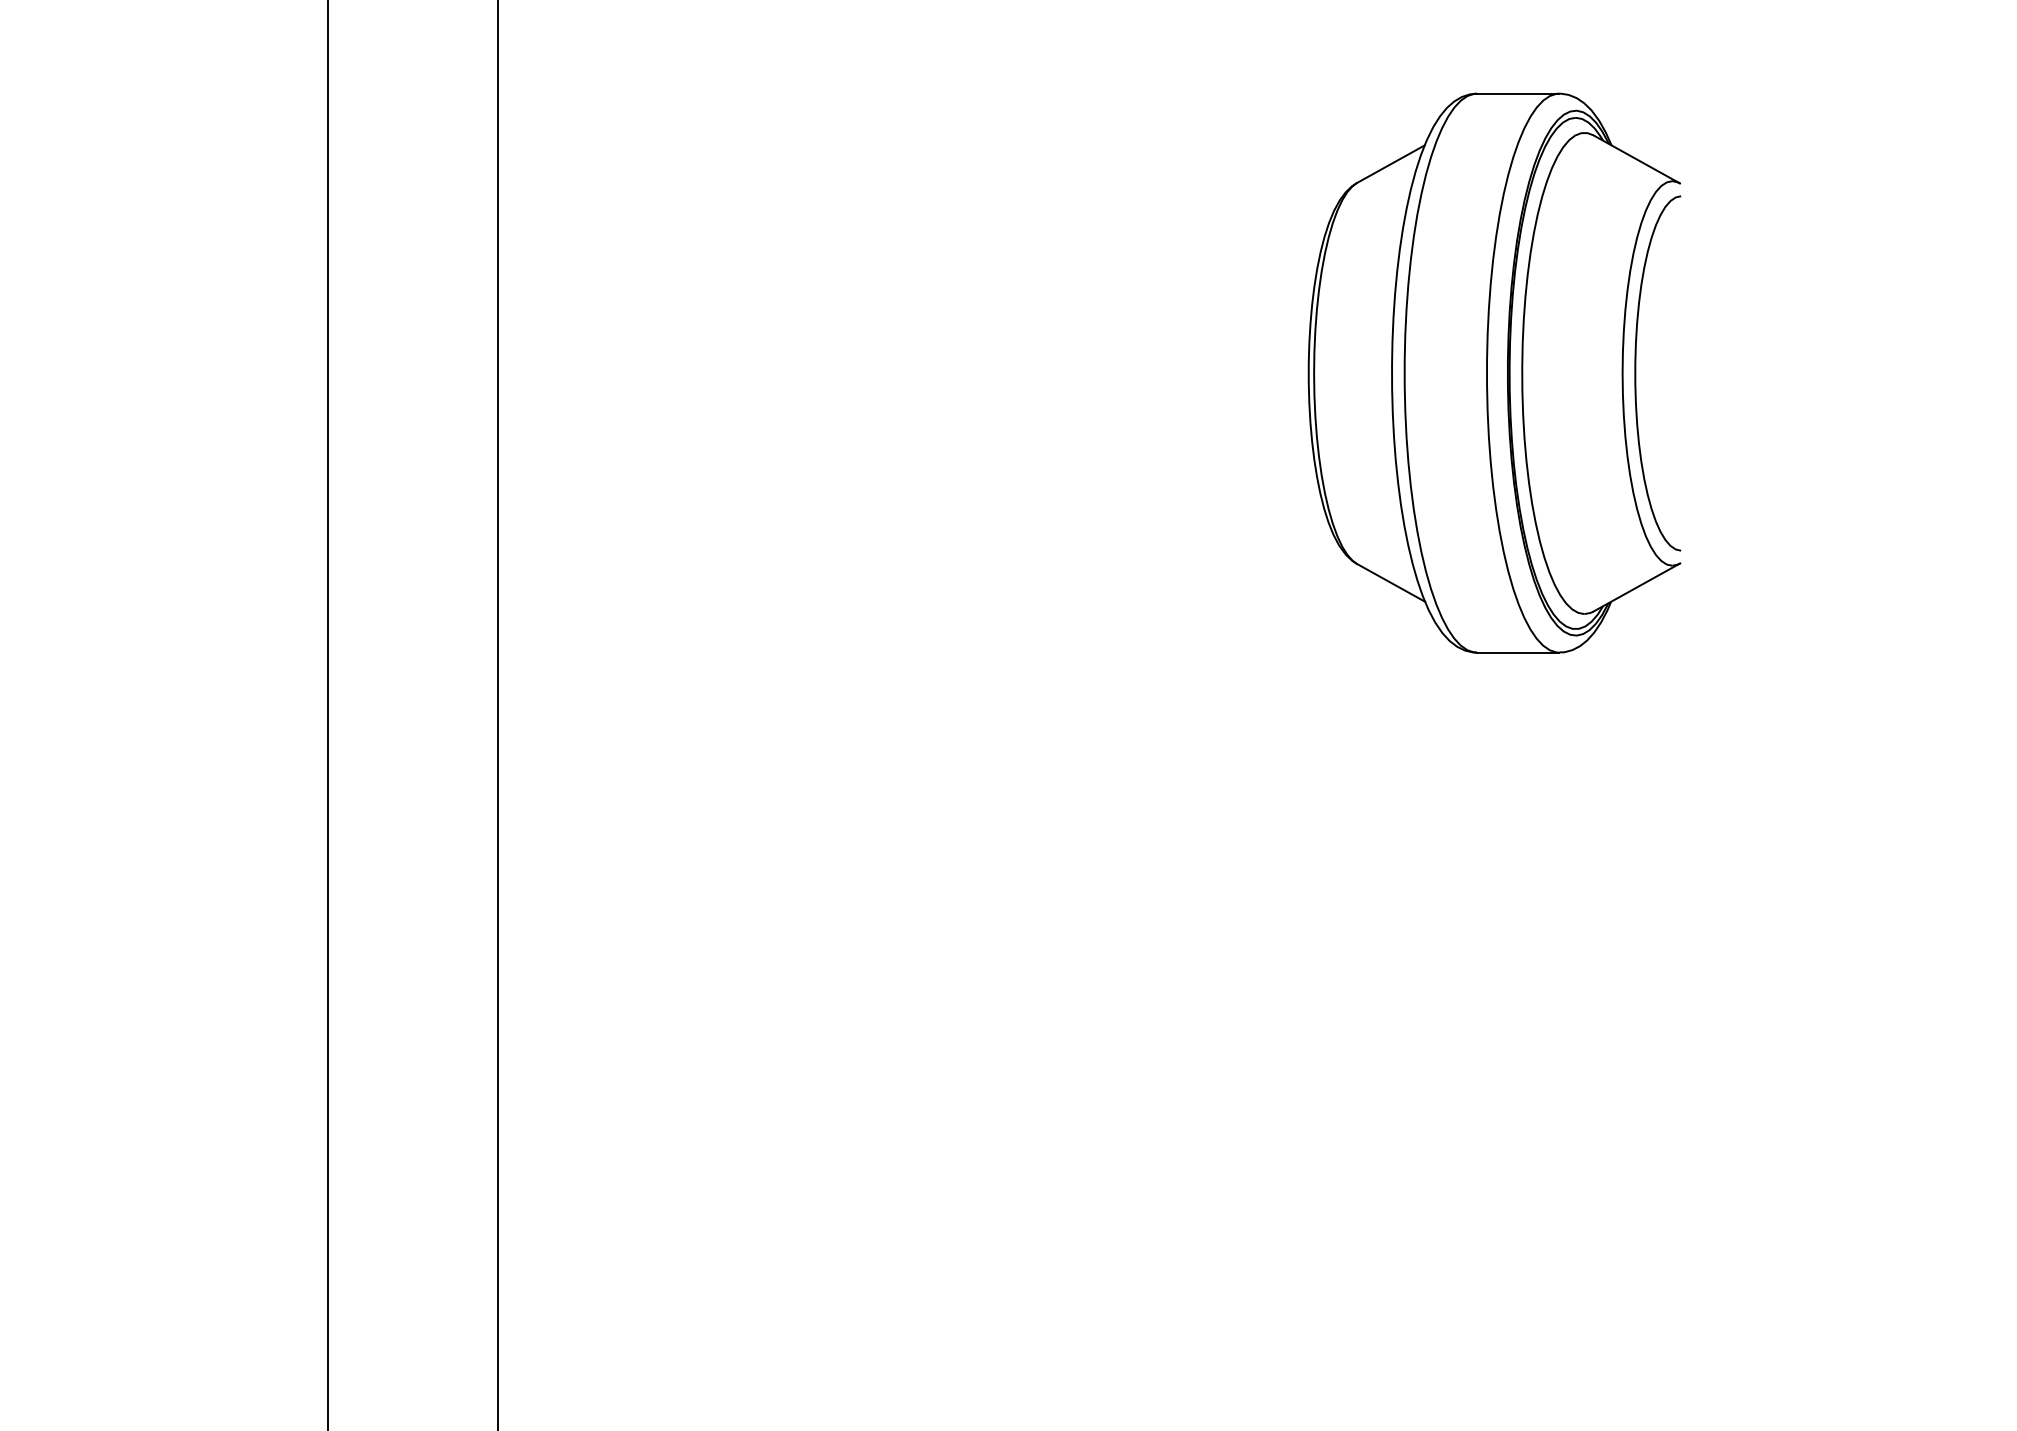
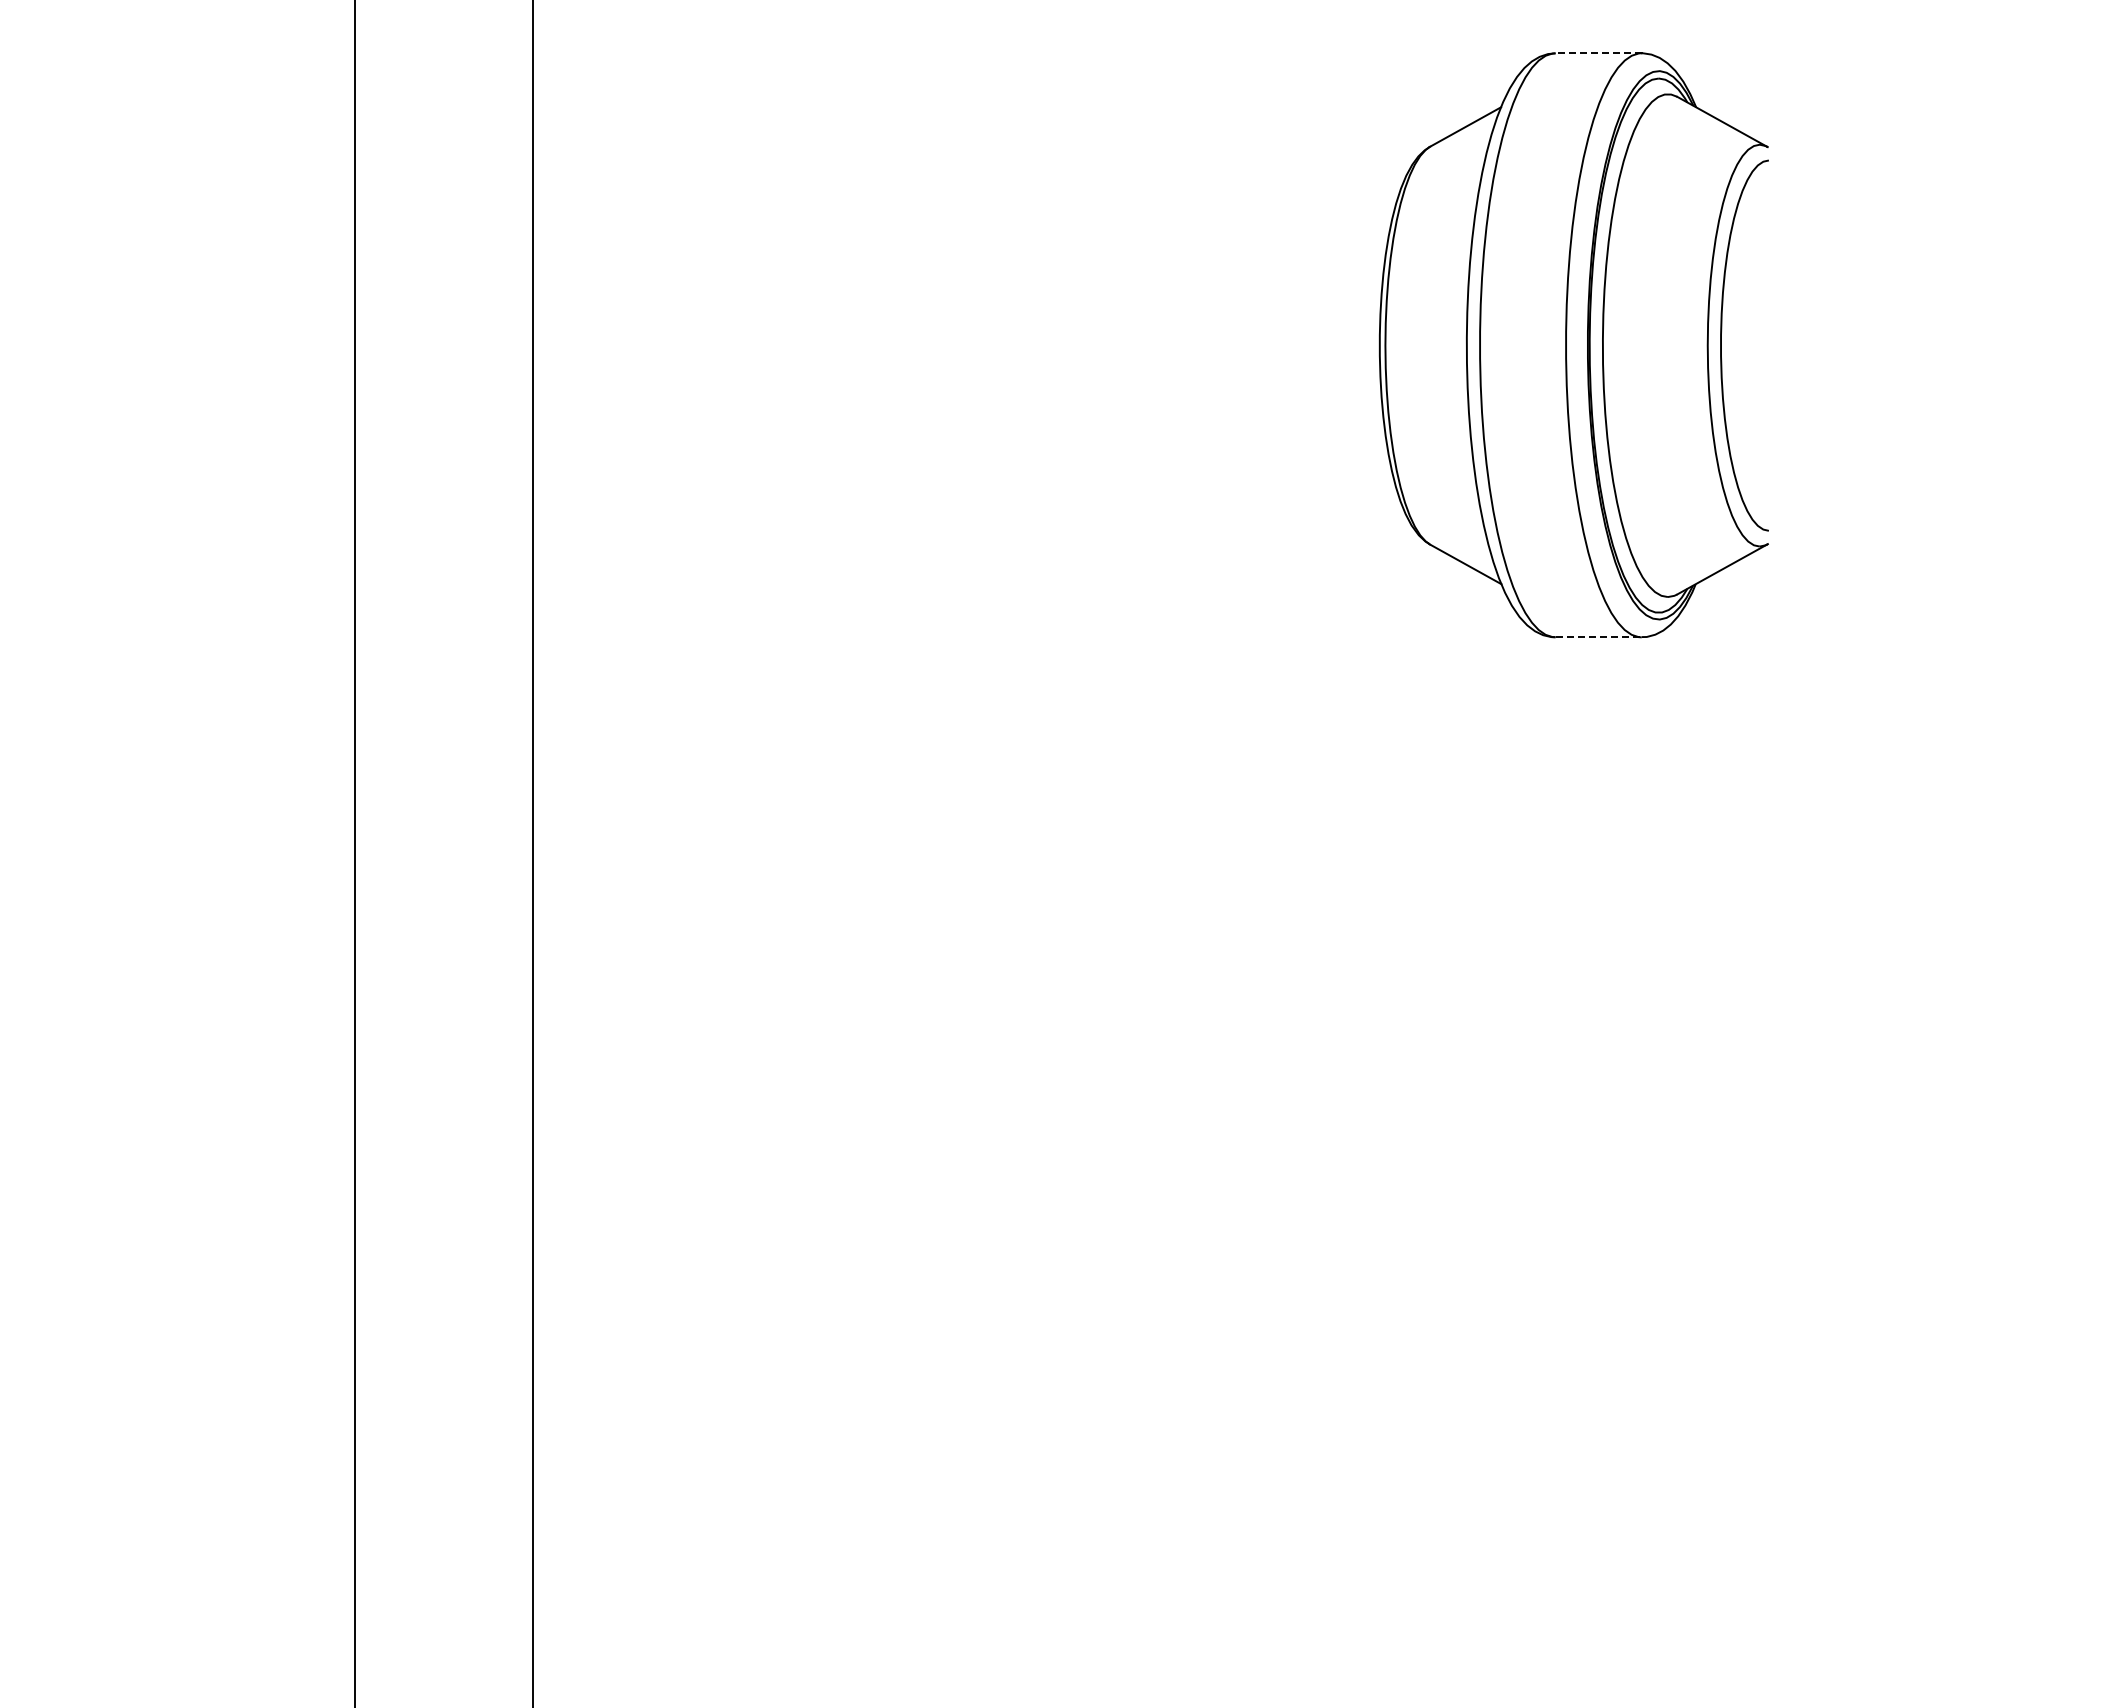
line: (1518, 93) -> (1598, 53), solid -> dashed
line: (1518, 652) -> (1599, 637), solid -> dashed

